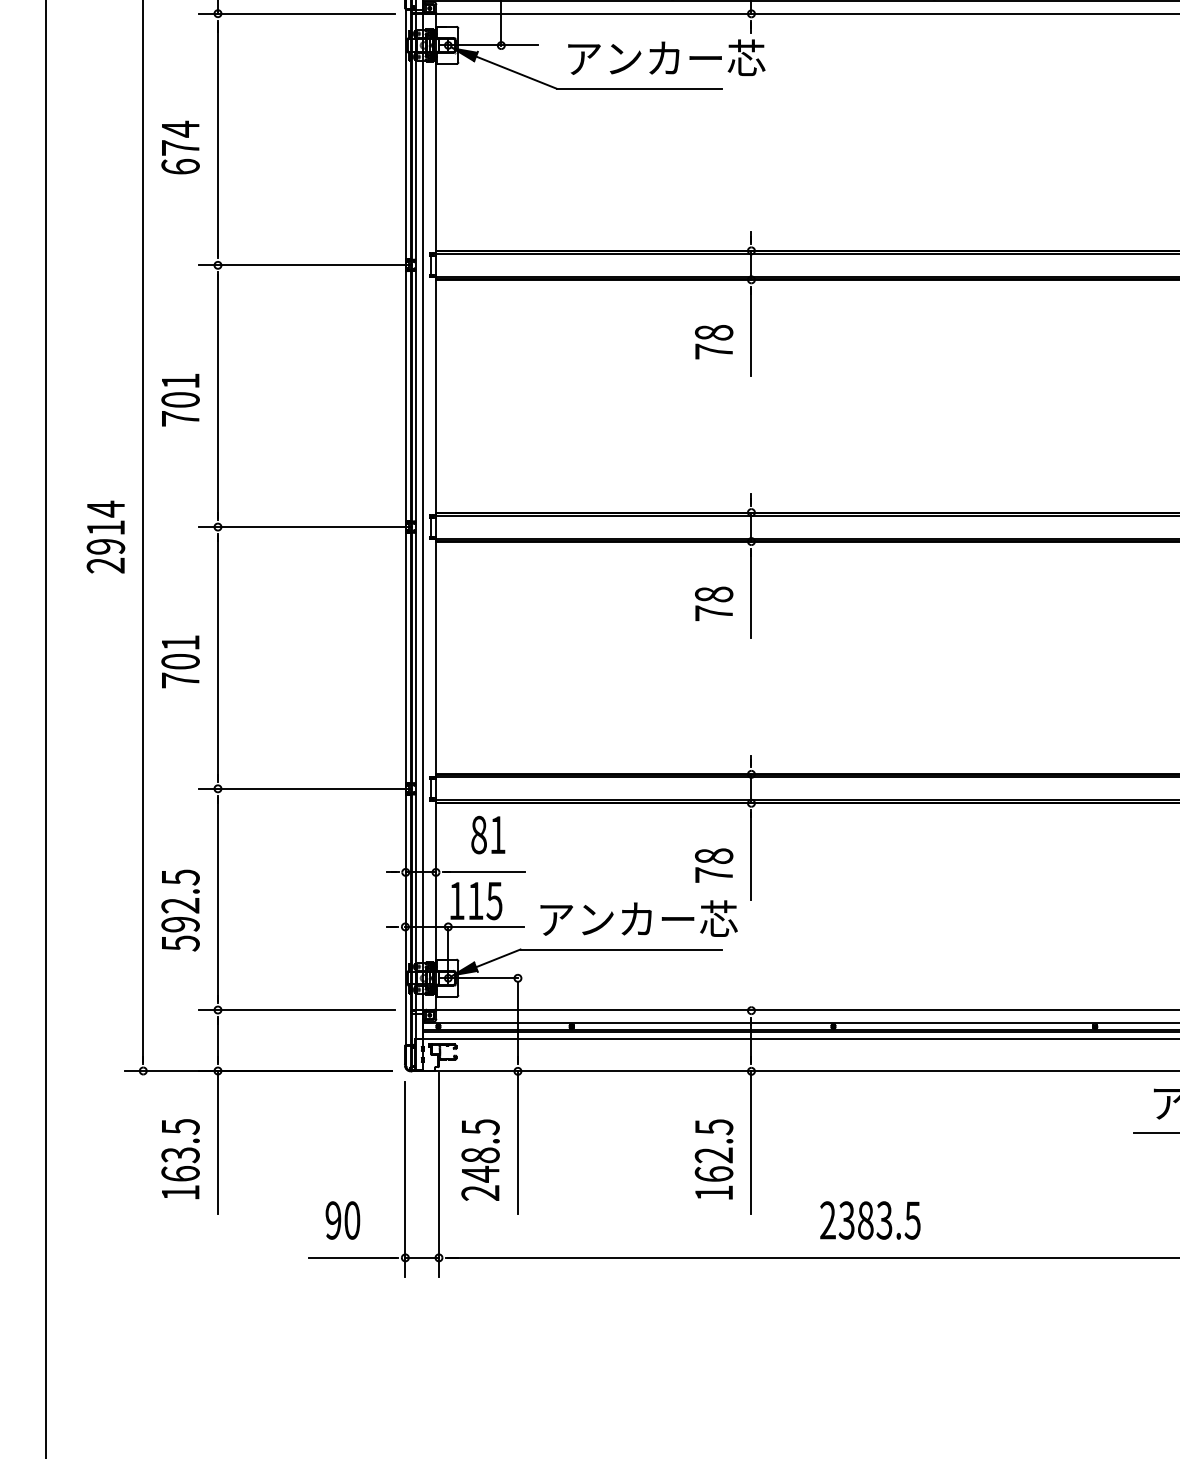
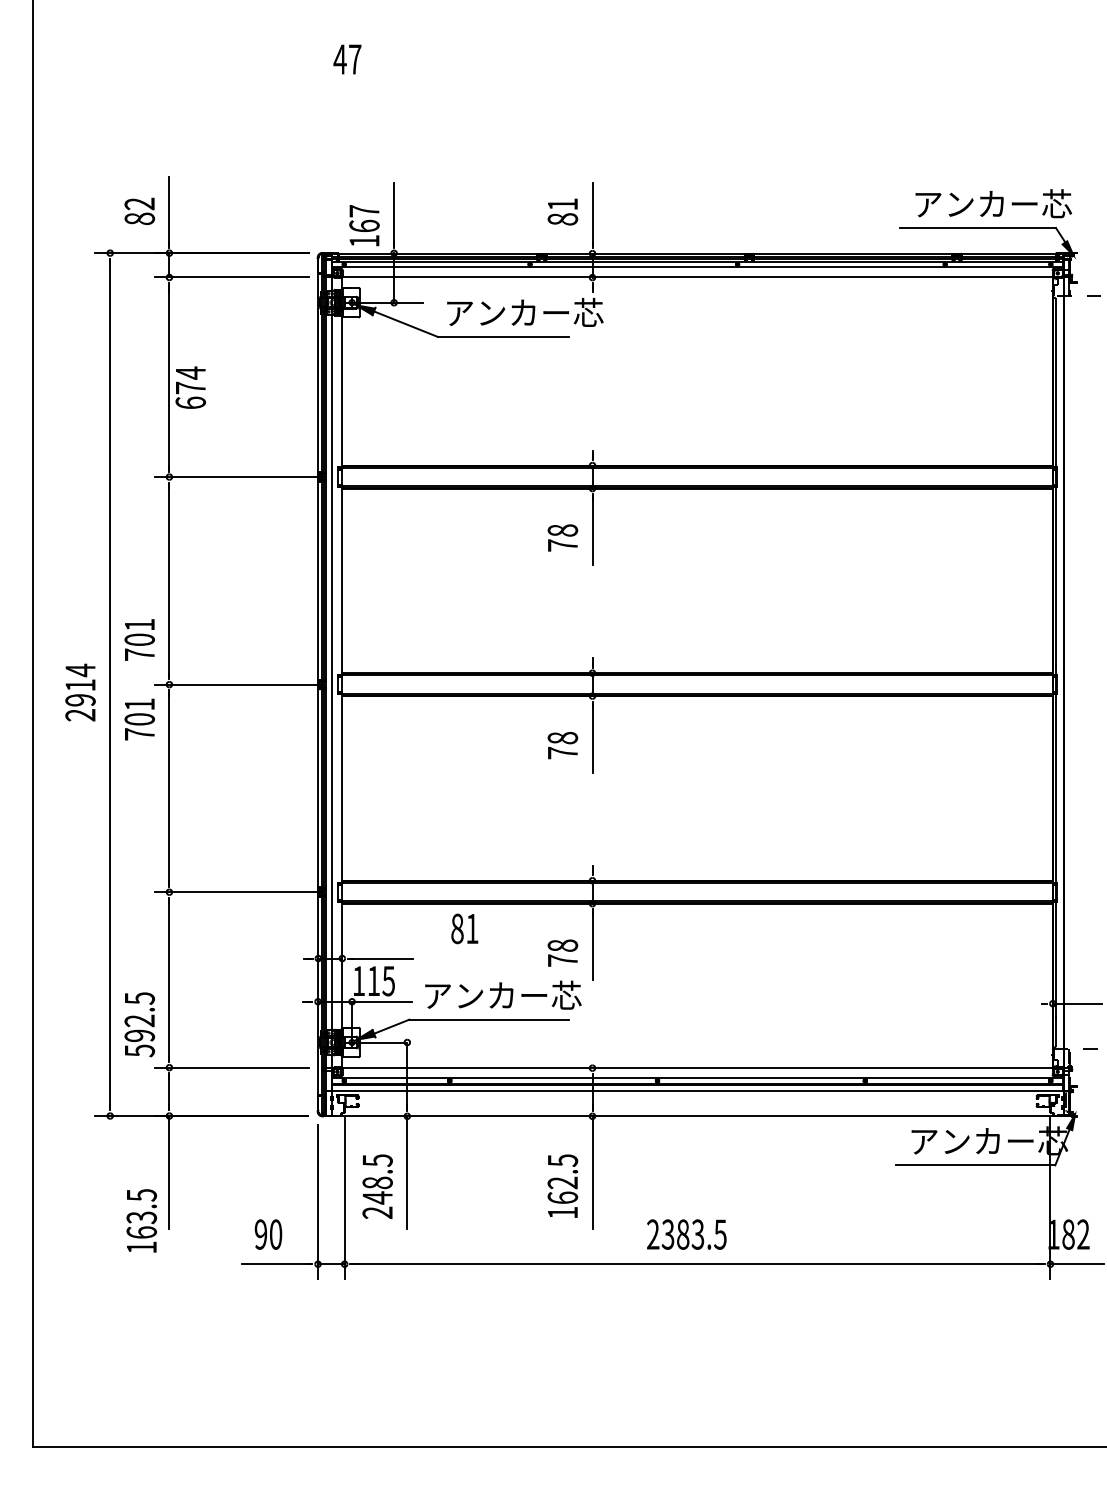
text: (180, 147) -> (190, 387), moved
text: (180, 399) -> (139, 639), moved
text: (180, 661) -> (139, 719), moved
text: (487, 834) -> (464, 928), moved
text: (180, 910) -> (139, 1024), moved
text: (180, 1158) -> (141, 1220), moved

